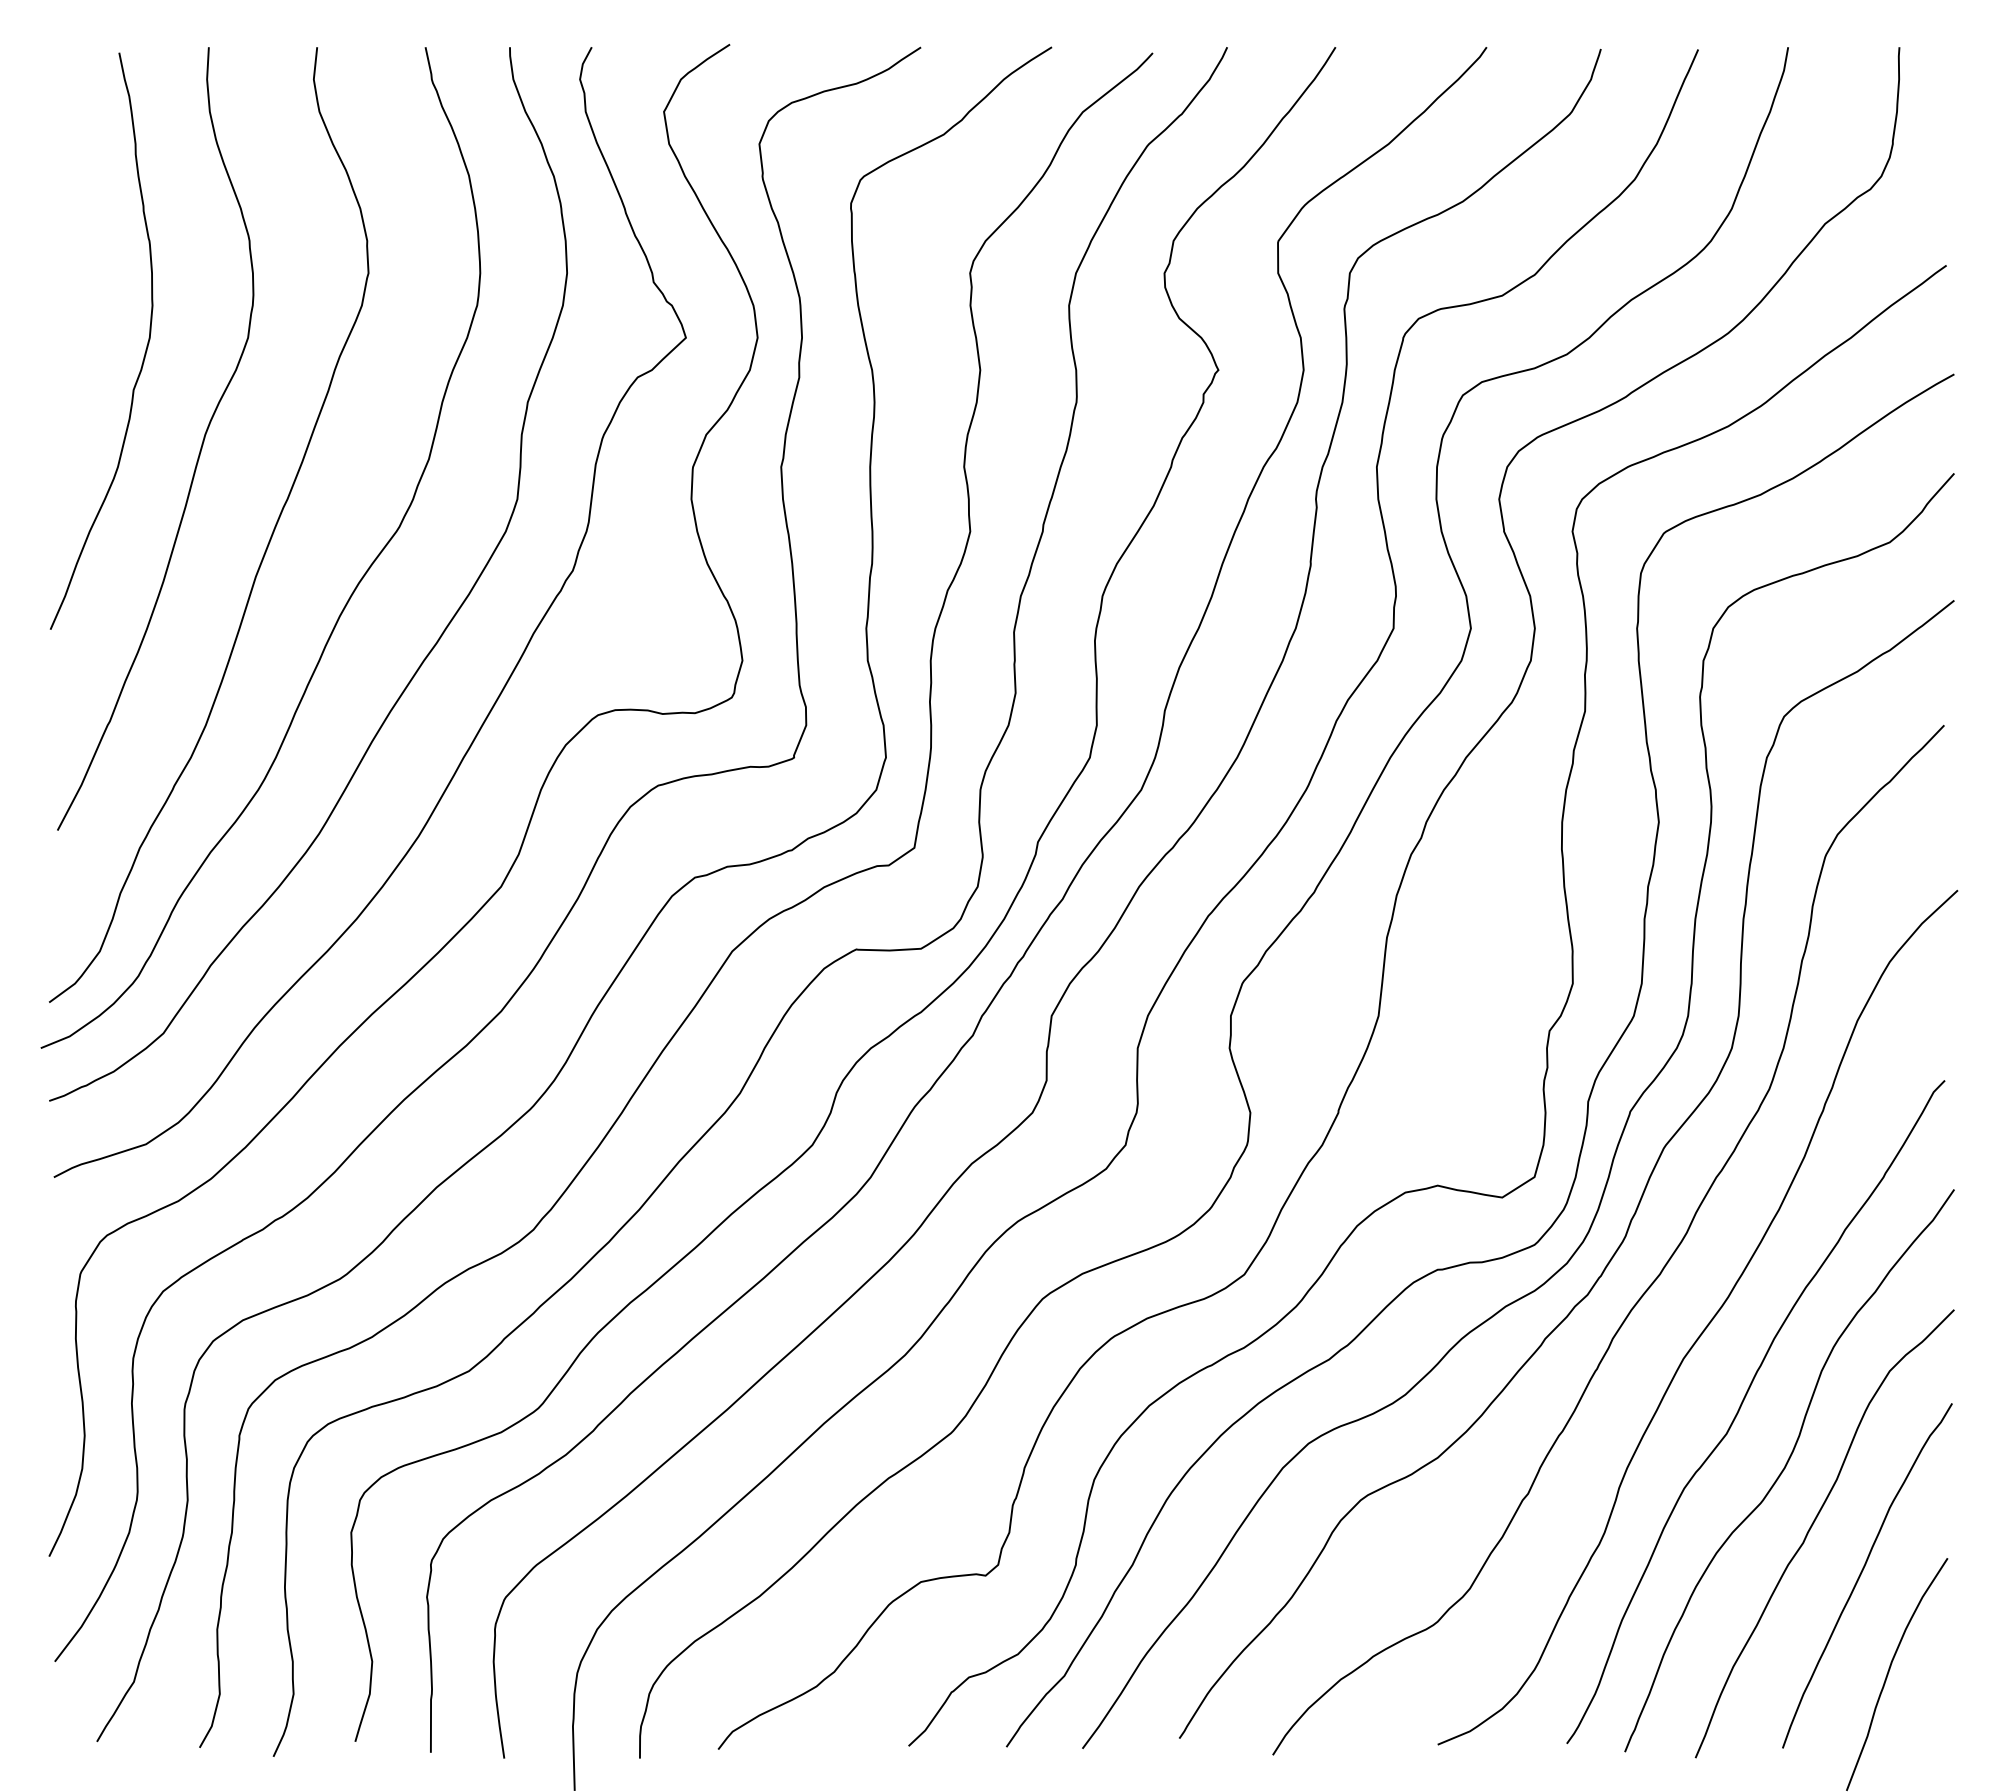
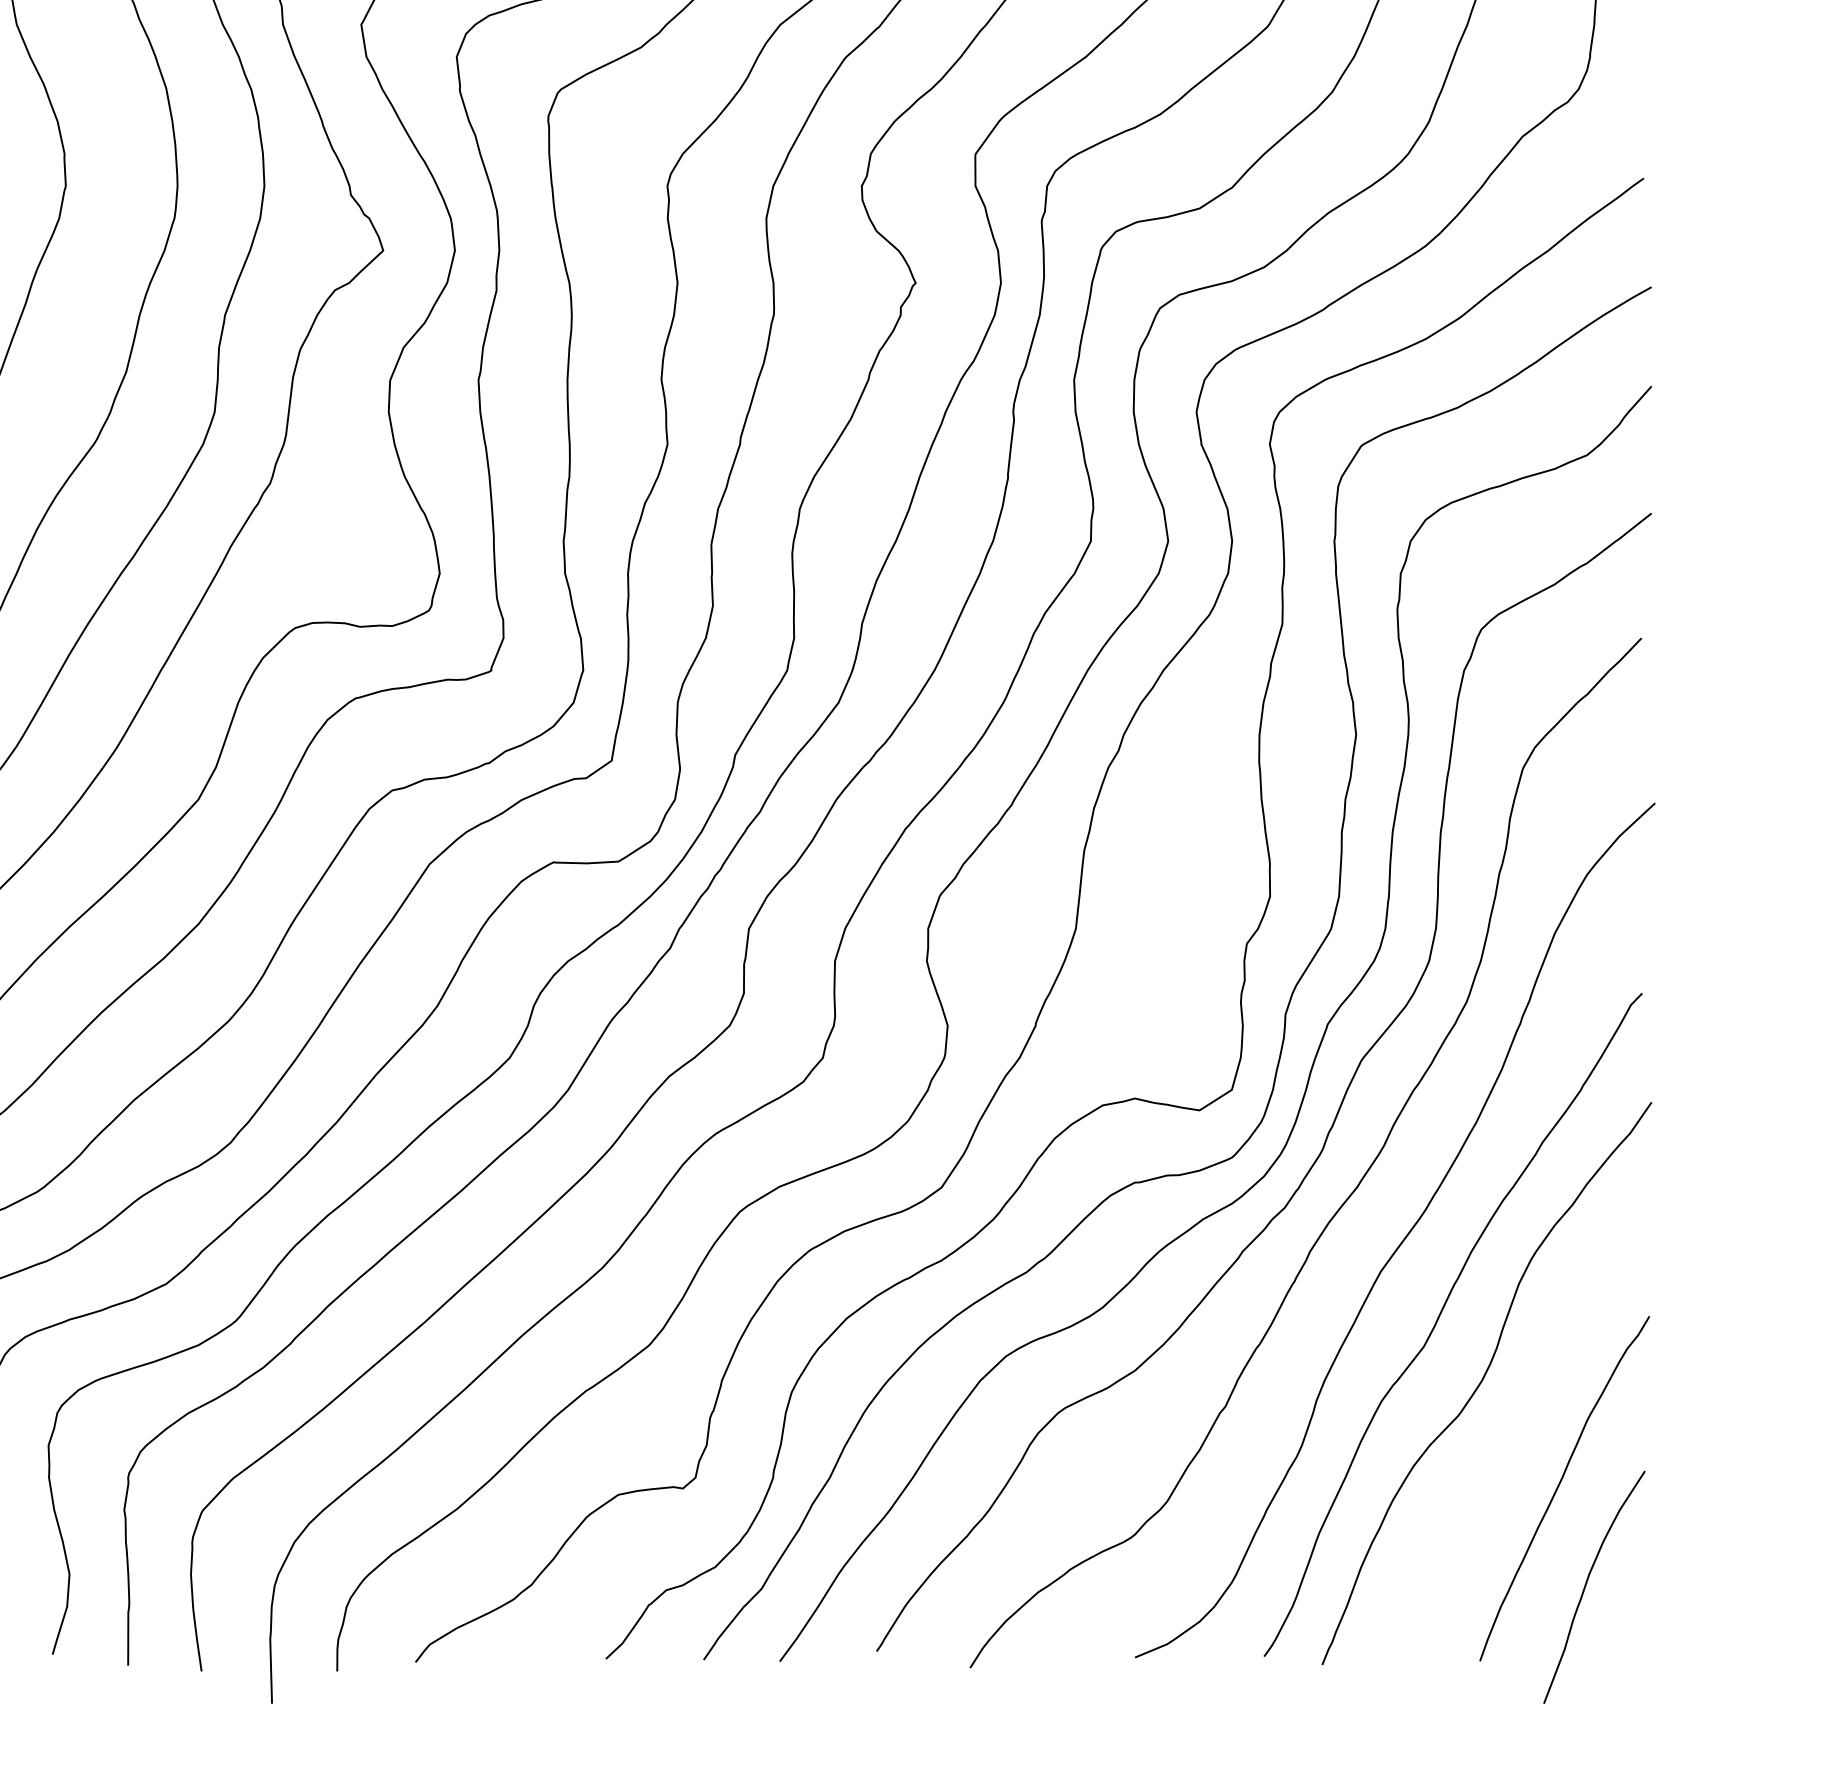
curve: (1812, 1526) -> (1509, 1439), removed

